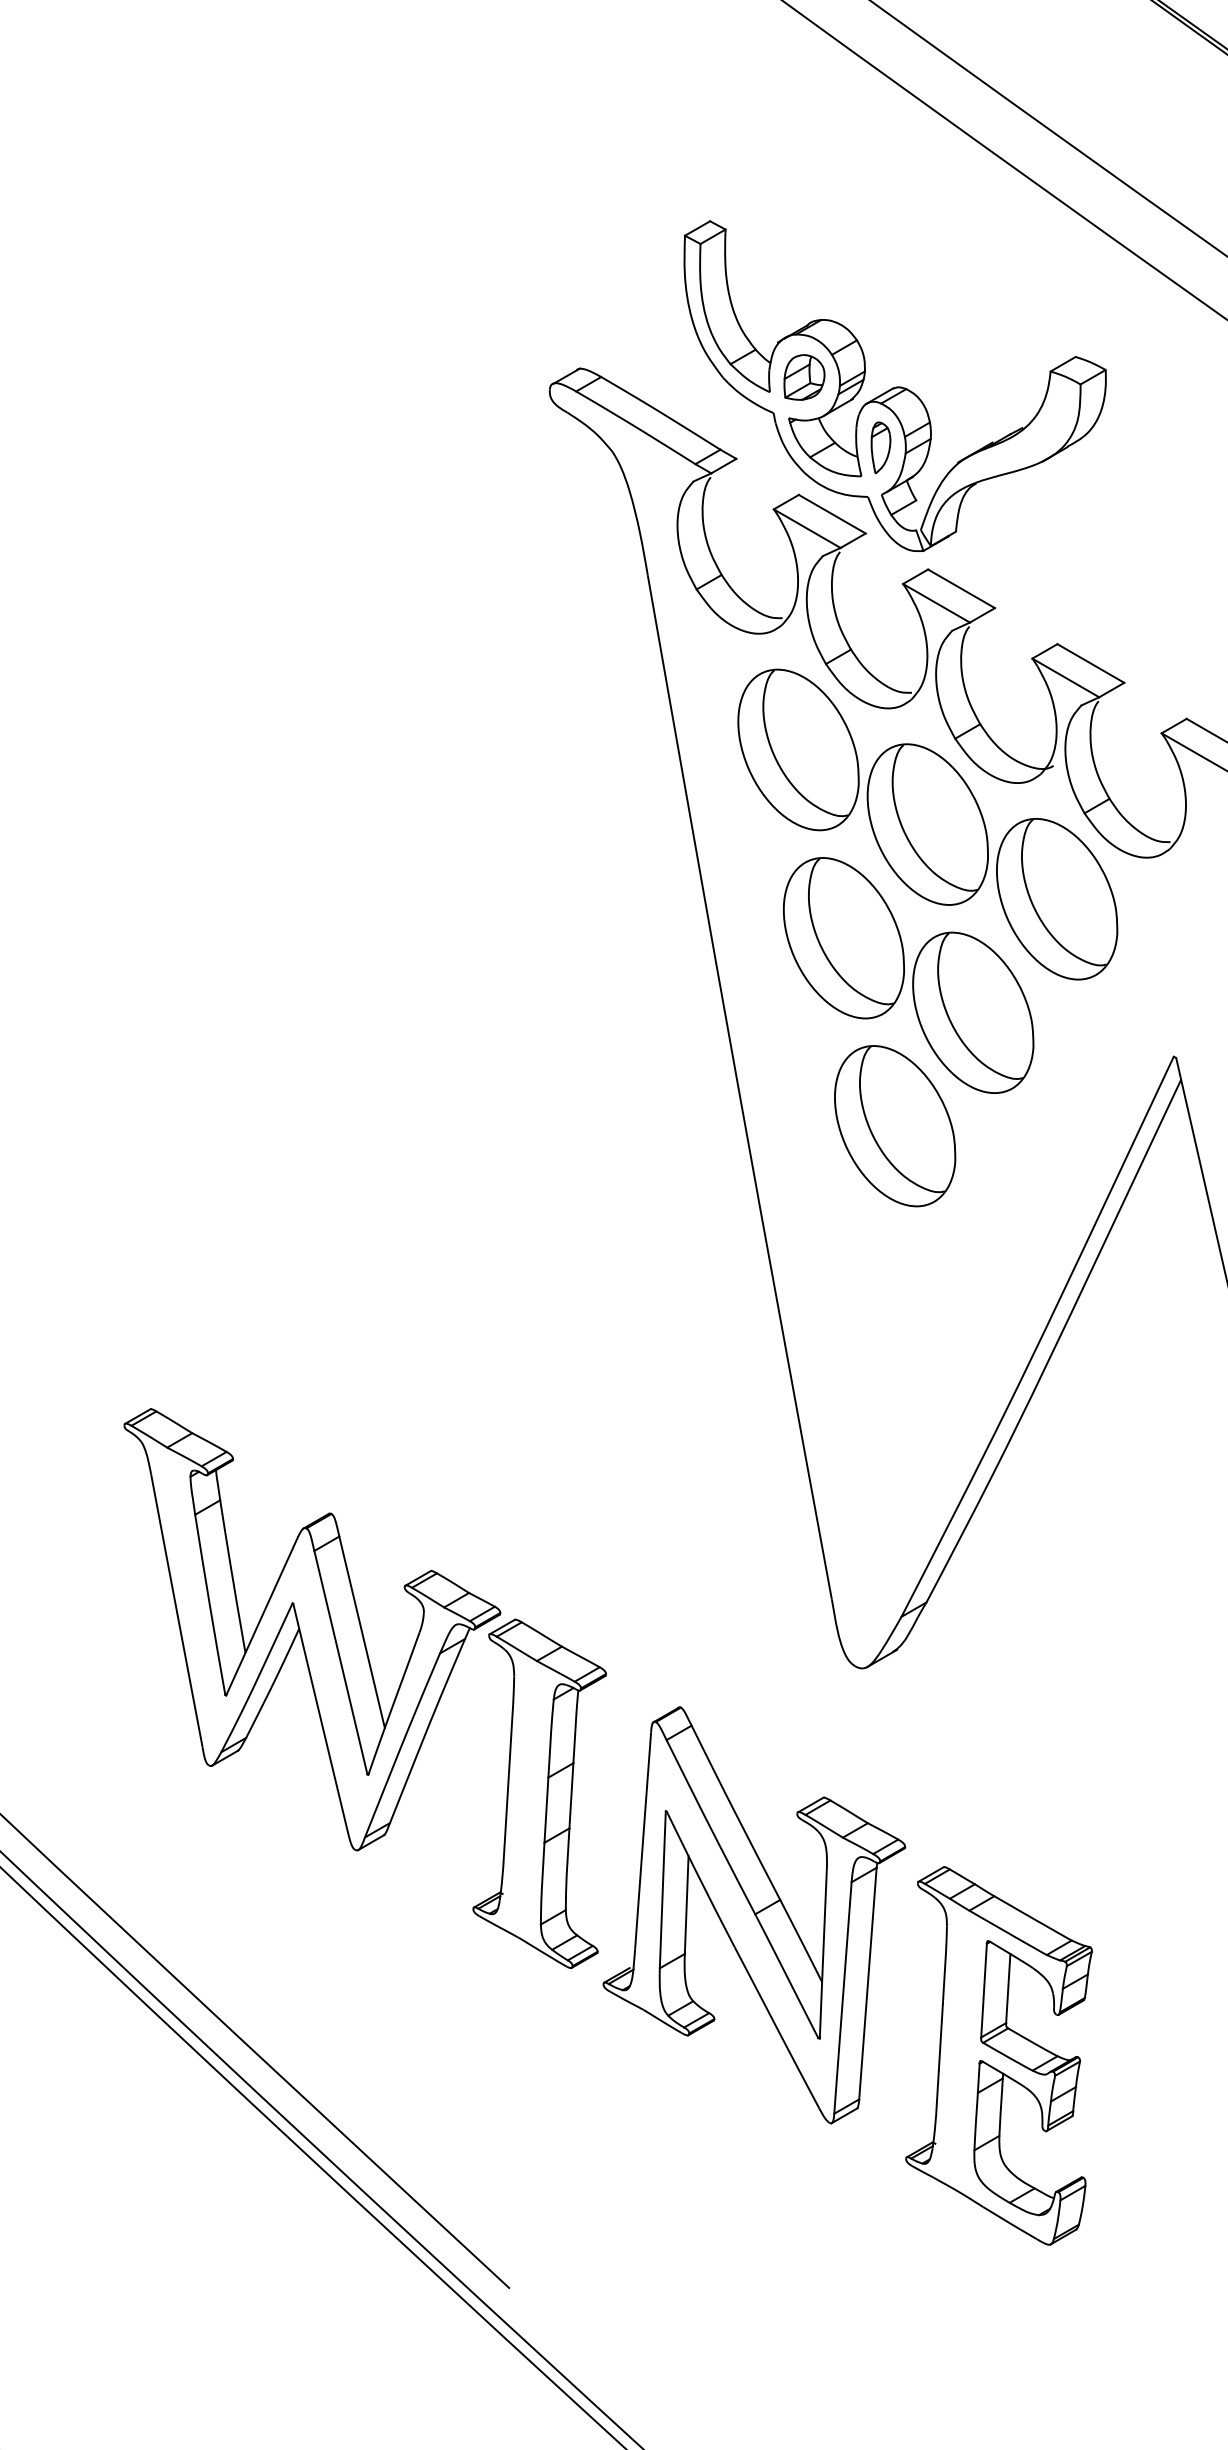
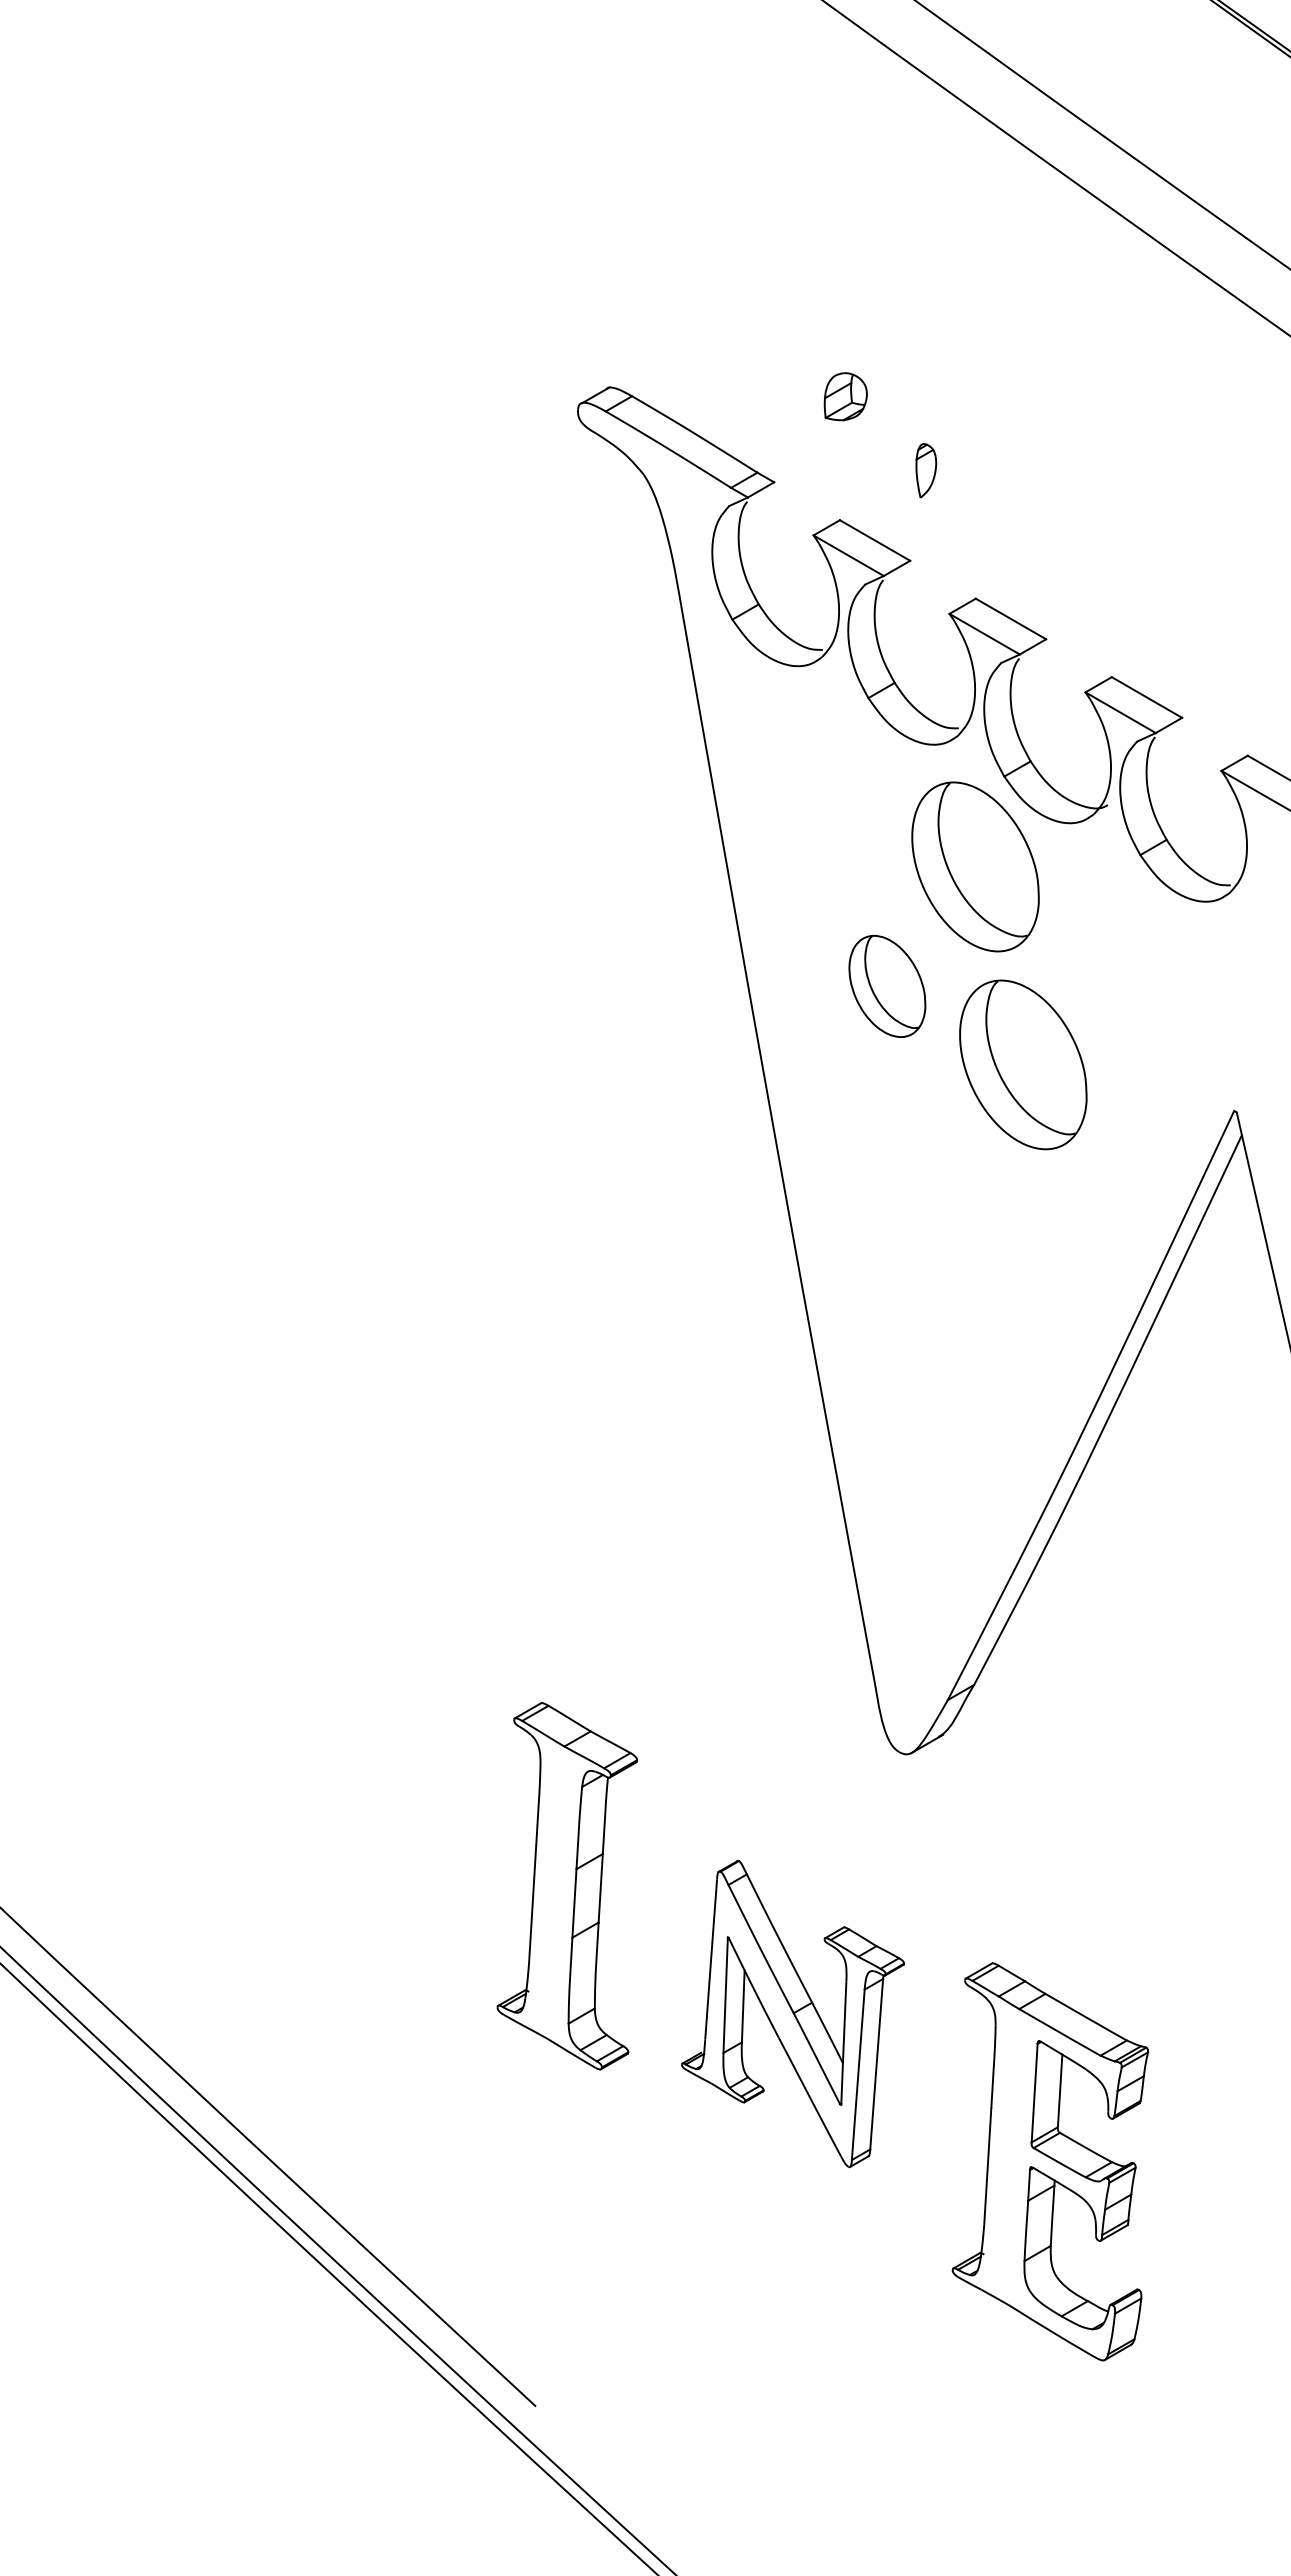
part: (894, 385) -> (940, 405), removed
part: (798, 750) -> (839, 788), removed
part: (1057, 899) -> (1111, 945), removed
part: (844, 938) -> (887, 986), size x0.6
part: (895, 1125) -> (941, 1183), removed
part: (311, 1629) -> (327, 1713), removed
part: (753, 1914) -> (792, 2013), size x0.7

